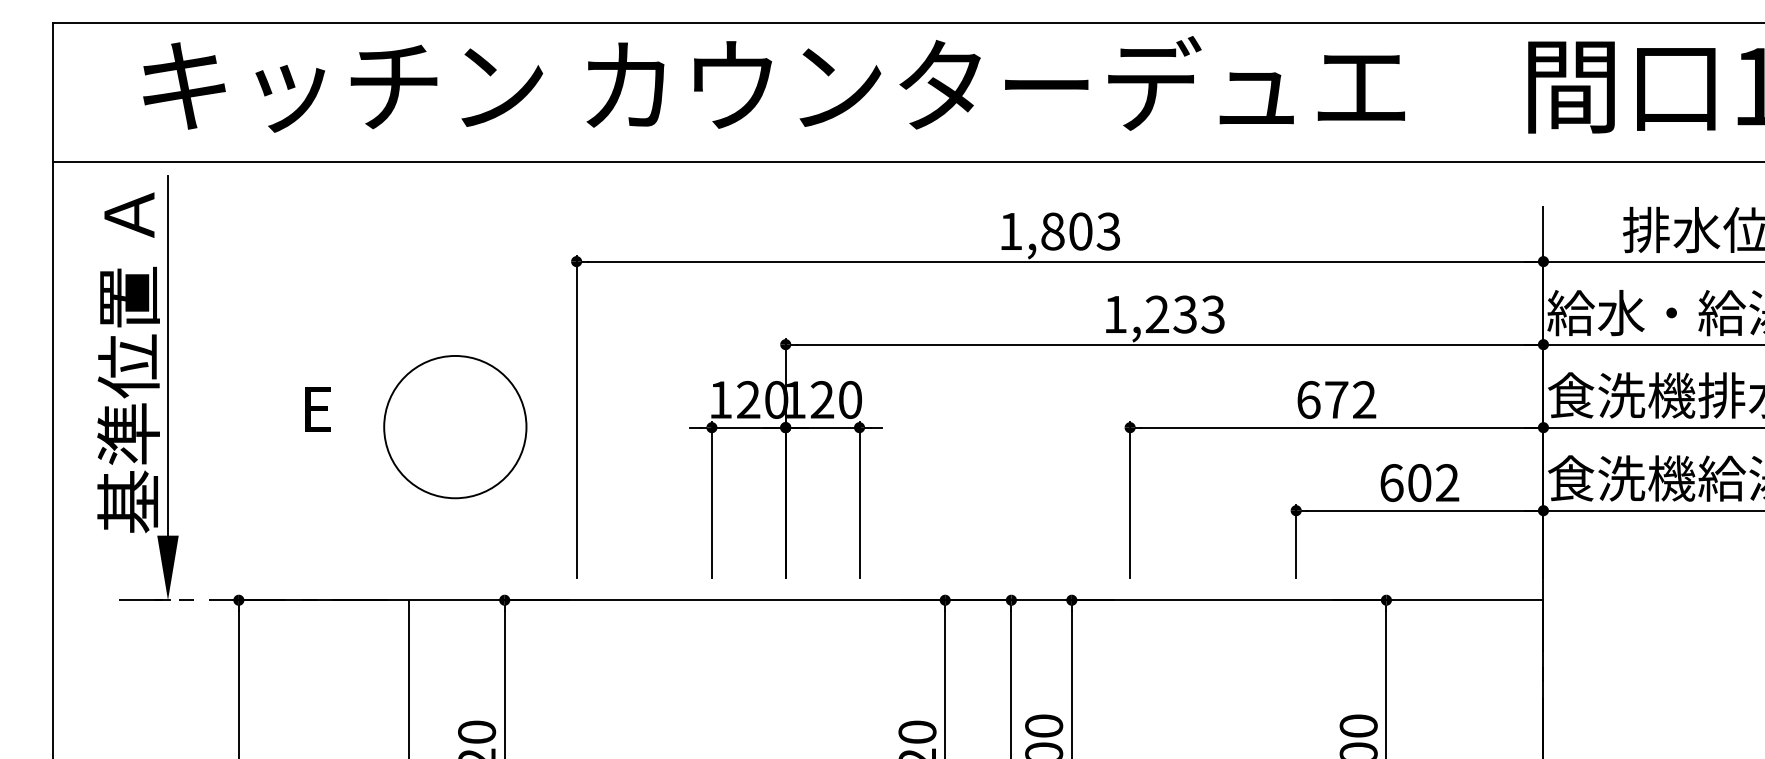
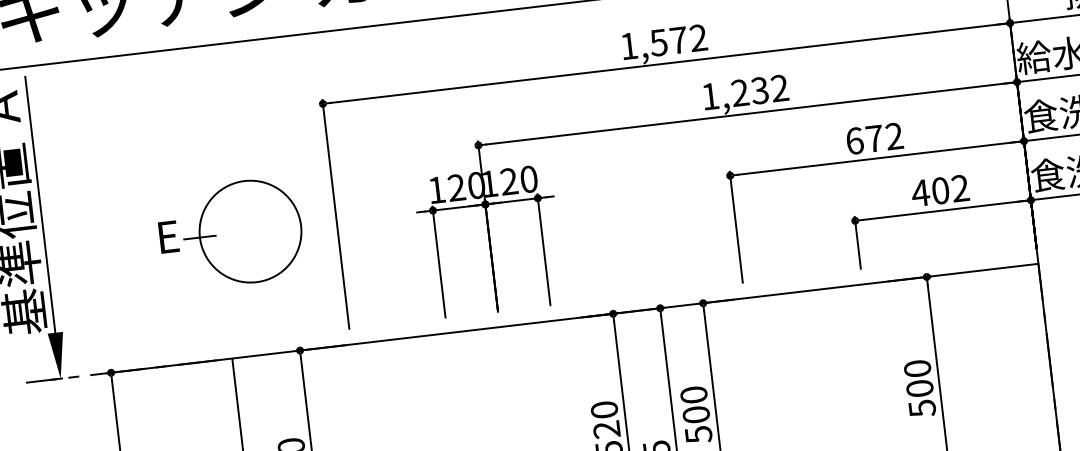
text: (1080, 231) -> (678, 40), 1,803 -> 1,572
text: (1212, 314) -> (779, 88), 1,233 -> 1,232
text: (317, 409) -> (168, 237), moved
line: (384, 427) -> (200, 237), added
text: (1391, 483) -> (920, 193), 602 -> 402

